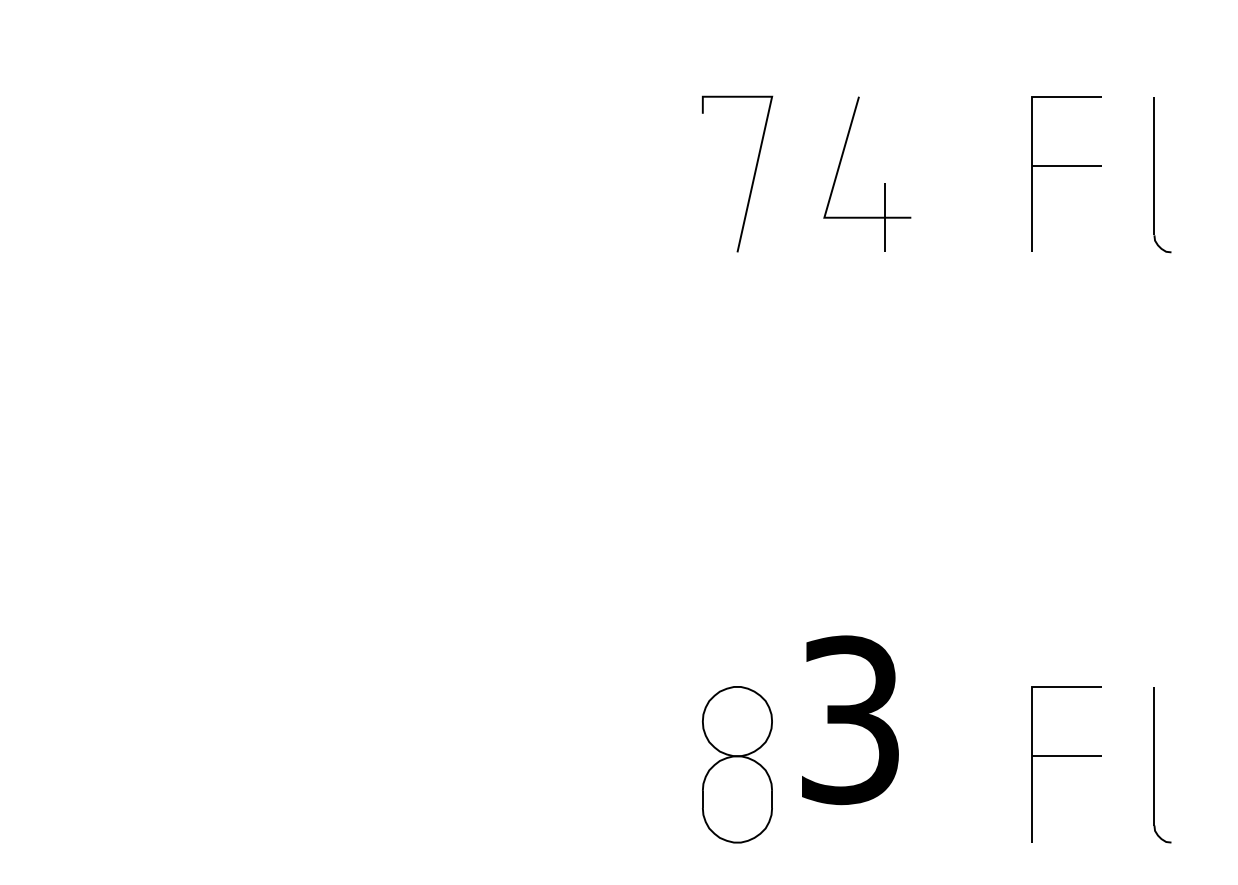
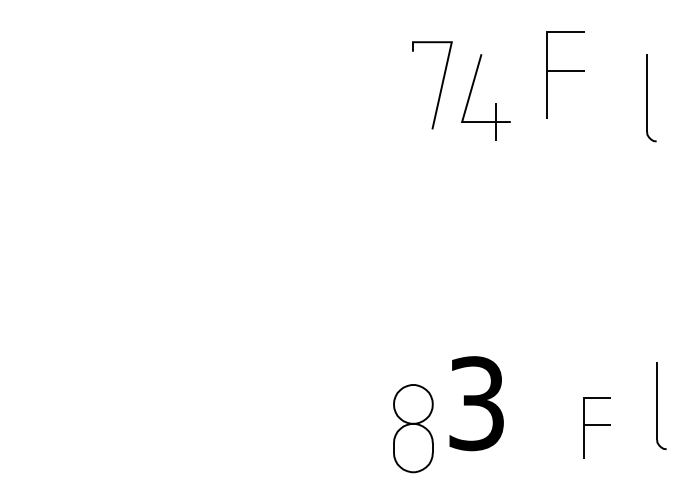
part: (1065, 172) -> (565, 74), moved
curve: (751, 177) -> (440, 87), moved
part: (1065, 762) -> (597, 427), size x0.7
part: (1162, 764) -> (661, 405), moved

